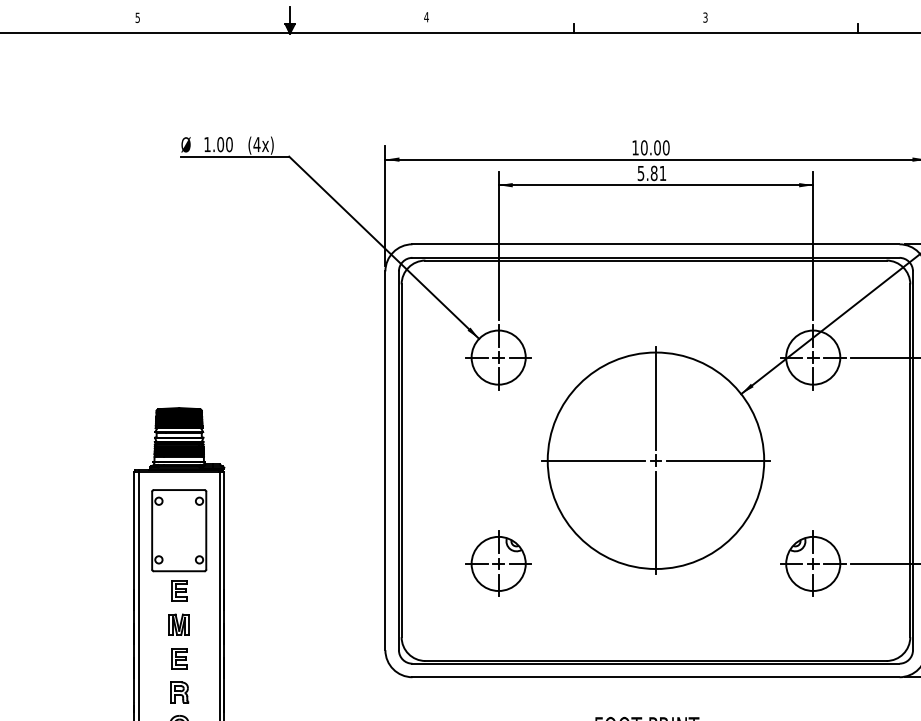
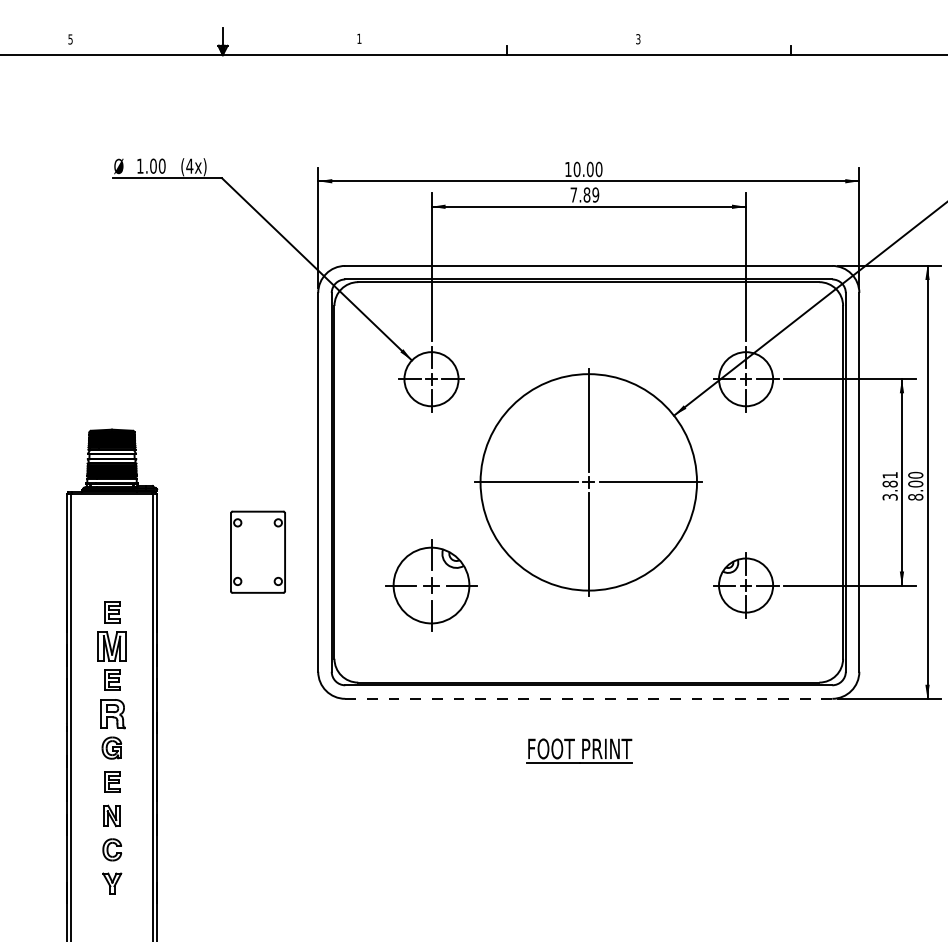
text: (426, 16) -> (359, 38), 4 -> 1
text: (651, 172) -> (584, 194), 5.81 -> 7.89
part: (178, 529) -> (257, 551), moved
part: (498, 563) -> (431, 585), size x1.4
part: (178, 624) -> (111, 646), size x1.4
line: (655, 676) -> (588, 698), solid -> dashed
part: (179, 692) -> (112, 714), size x1.4

